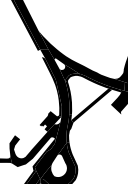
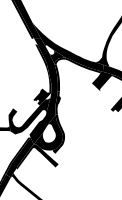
fill: (90, 106) -> (75, 84), removed
fill: (43, 154) -> (36, 124), removed

